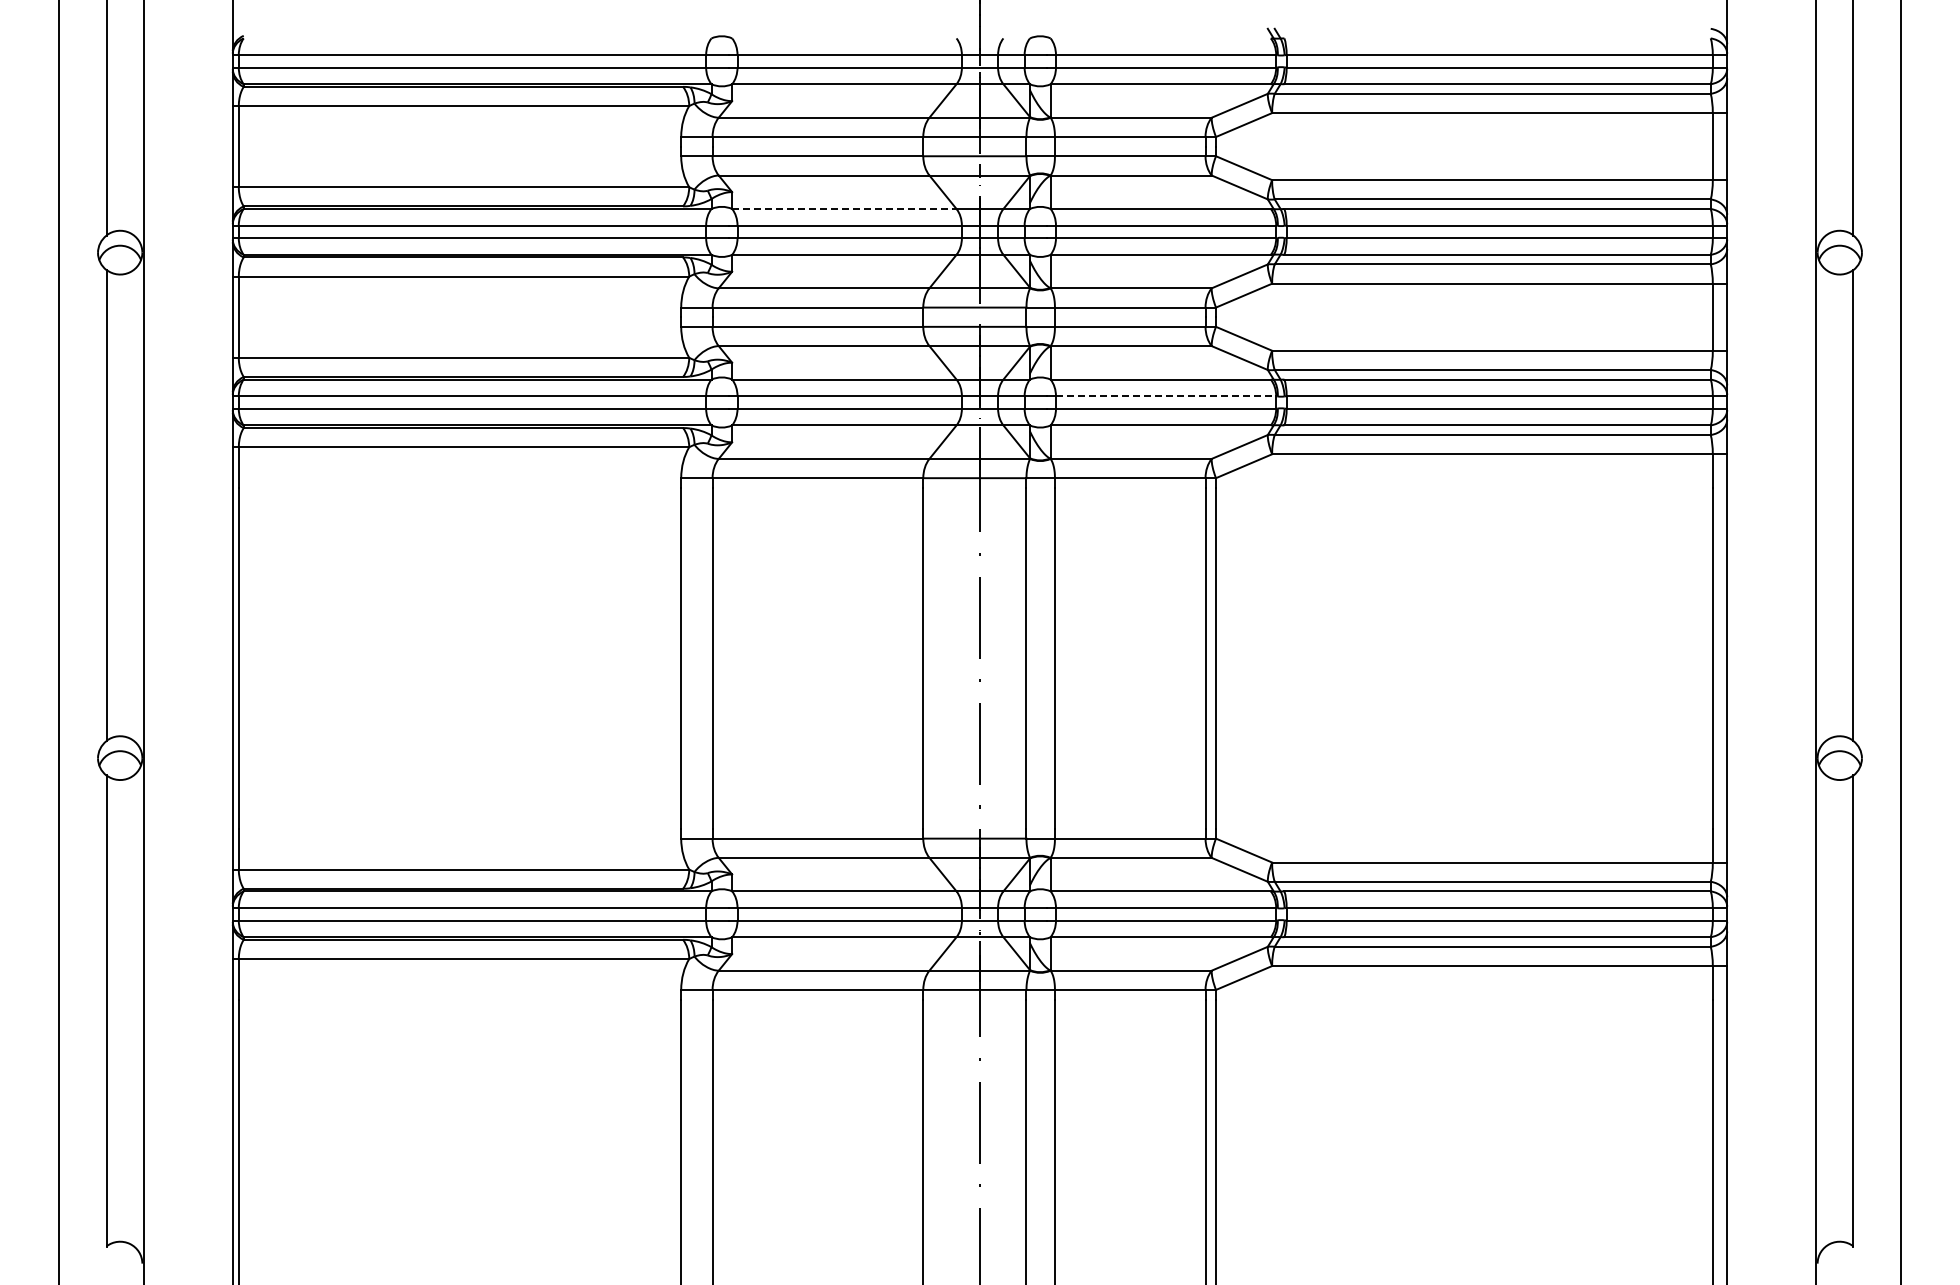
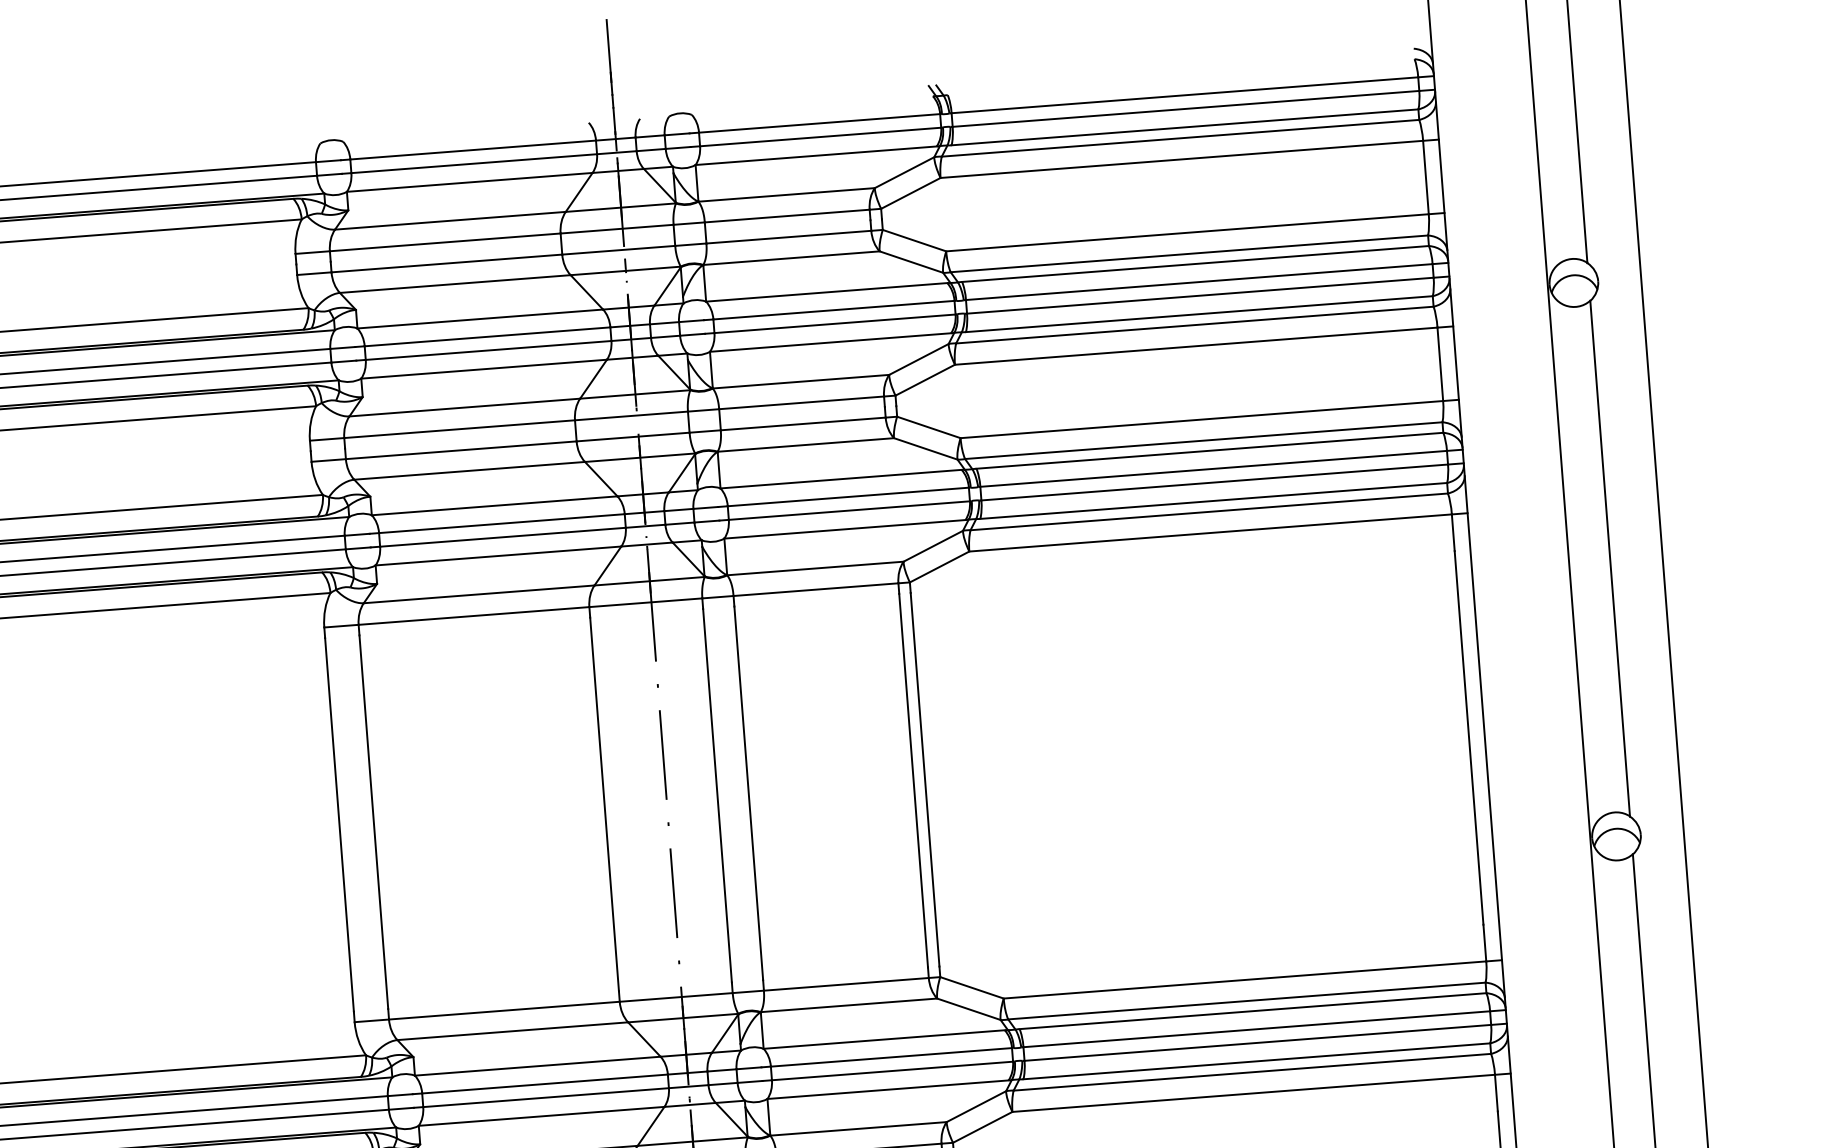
line: (844, 209) -> (480, 319), dashed -> solid
line: (1166, 396) -> (848, 497), dashed -> solid

